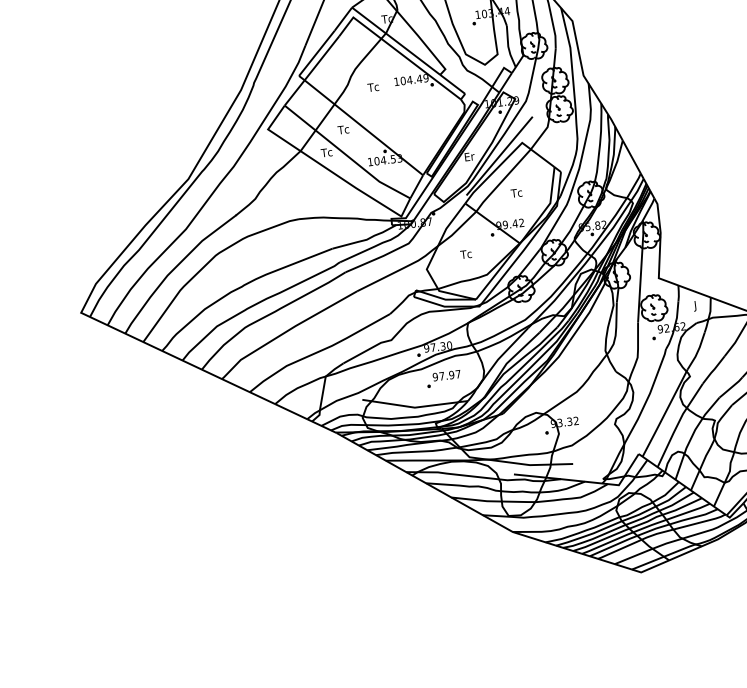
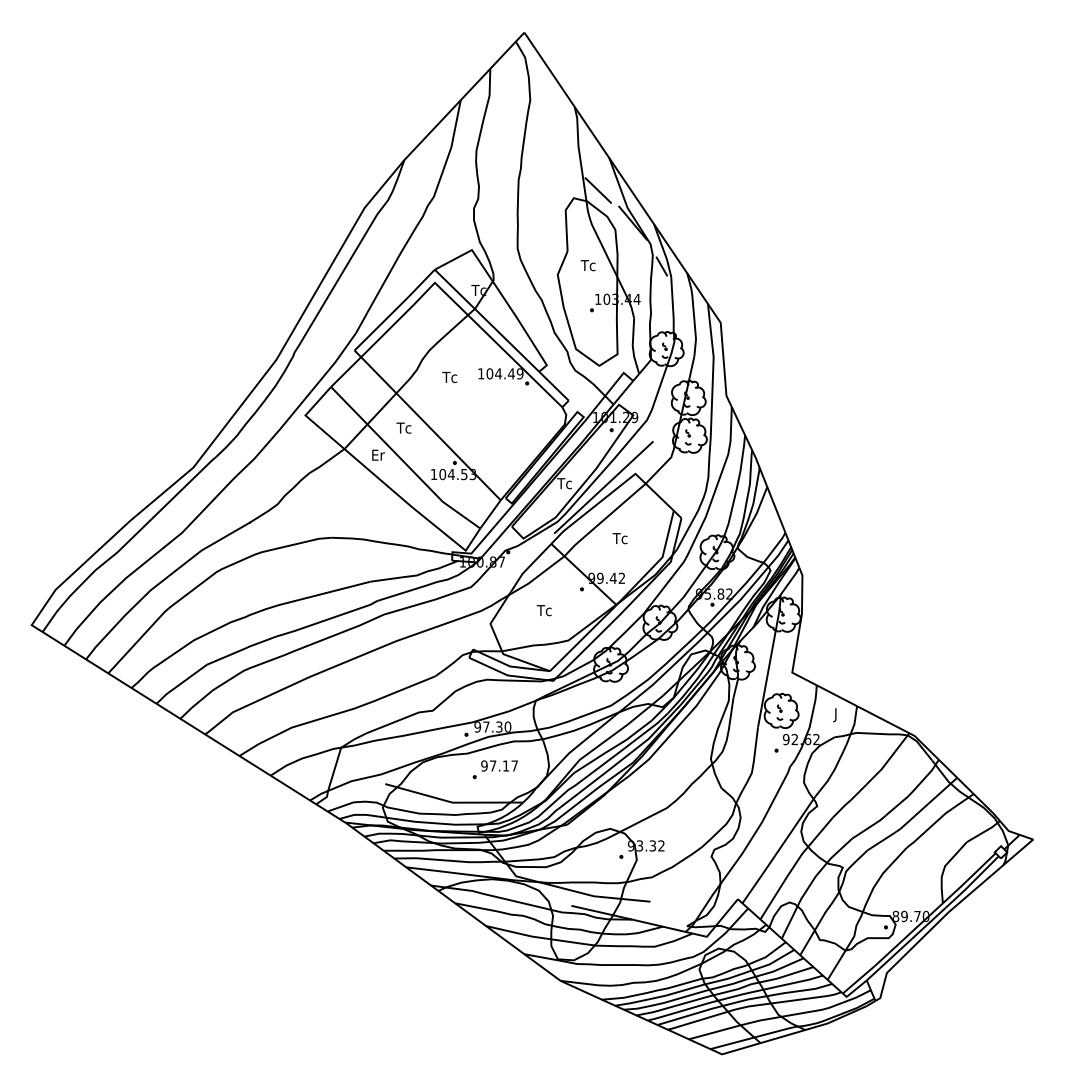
text: (325, 152) -> (377, 454), Tc -> Er
text: (469, 156) -> (564, 483), Er -> Tc
text: (451, 374) -> (505, 765), 97.97 -> 97.17

